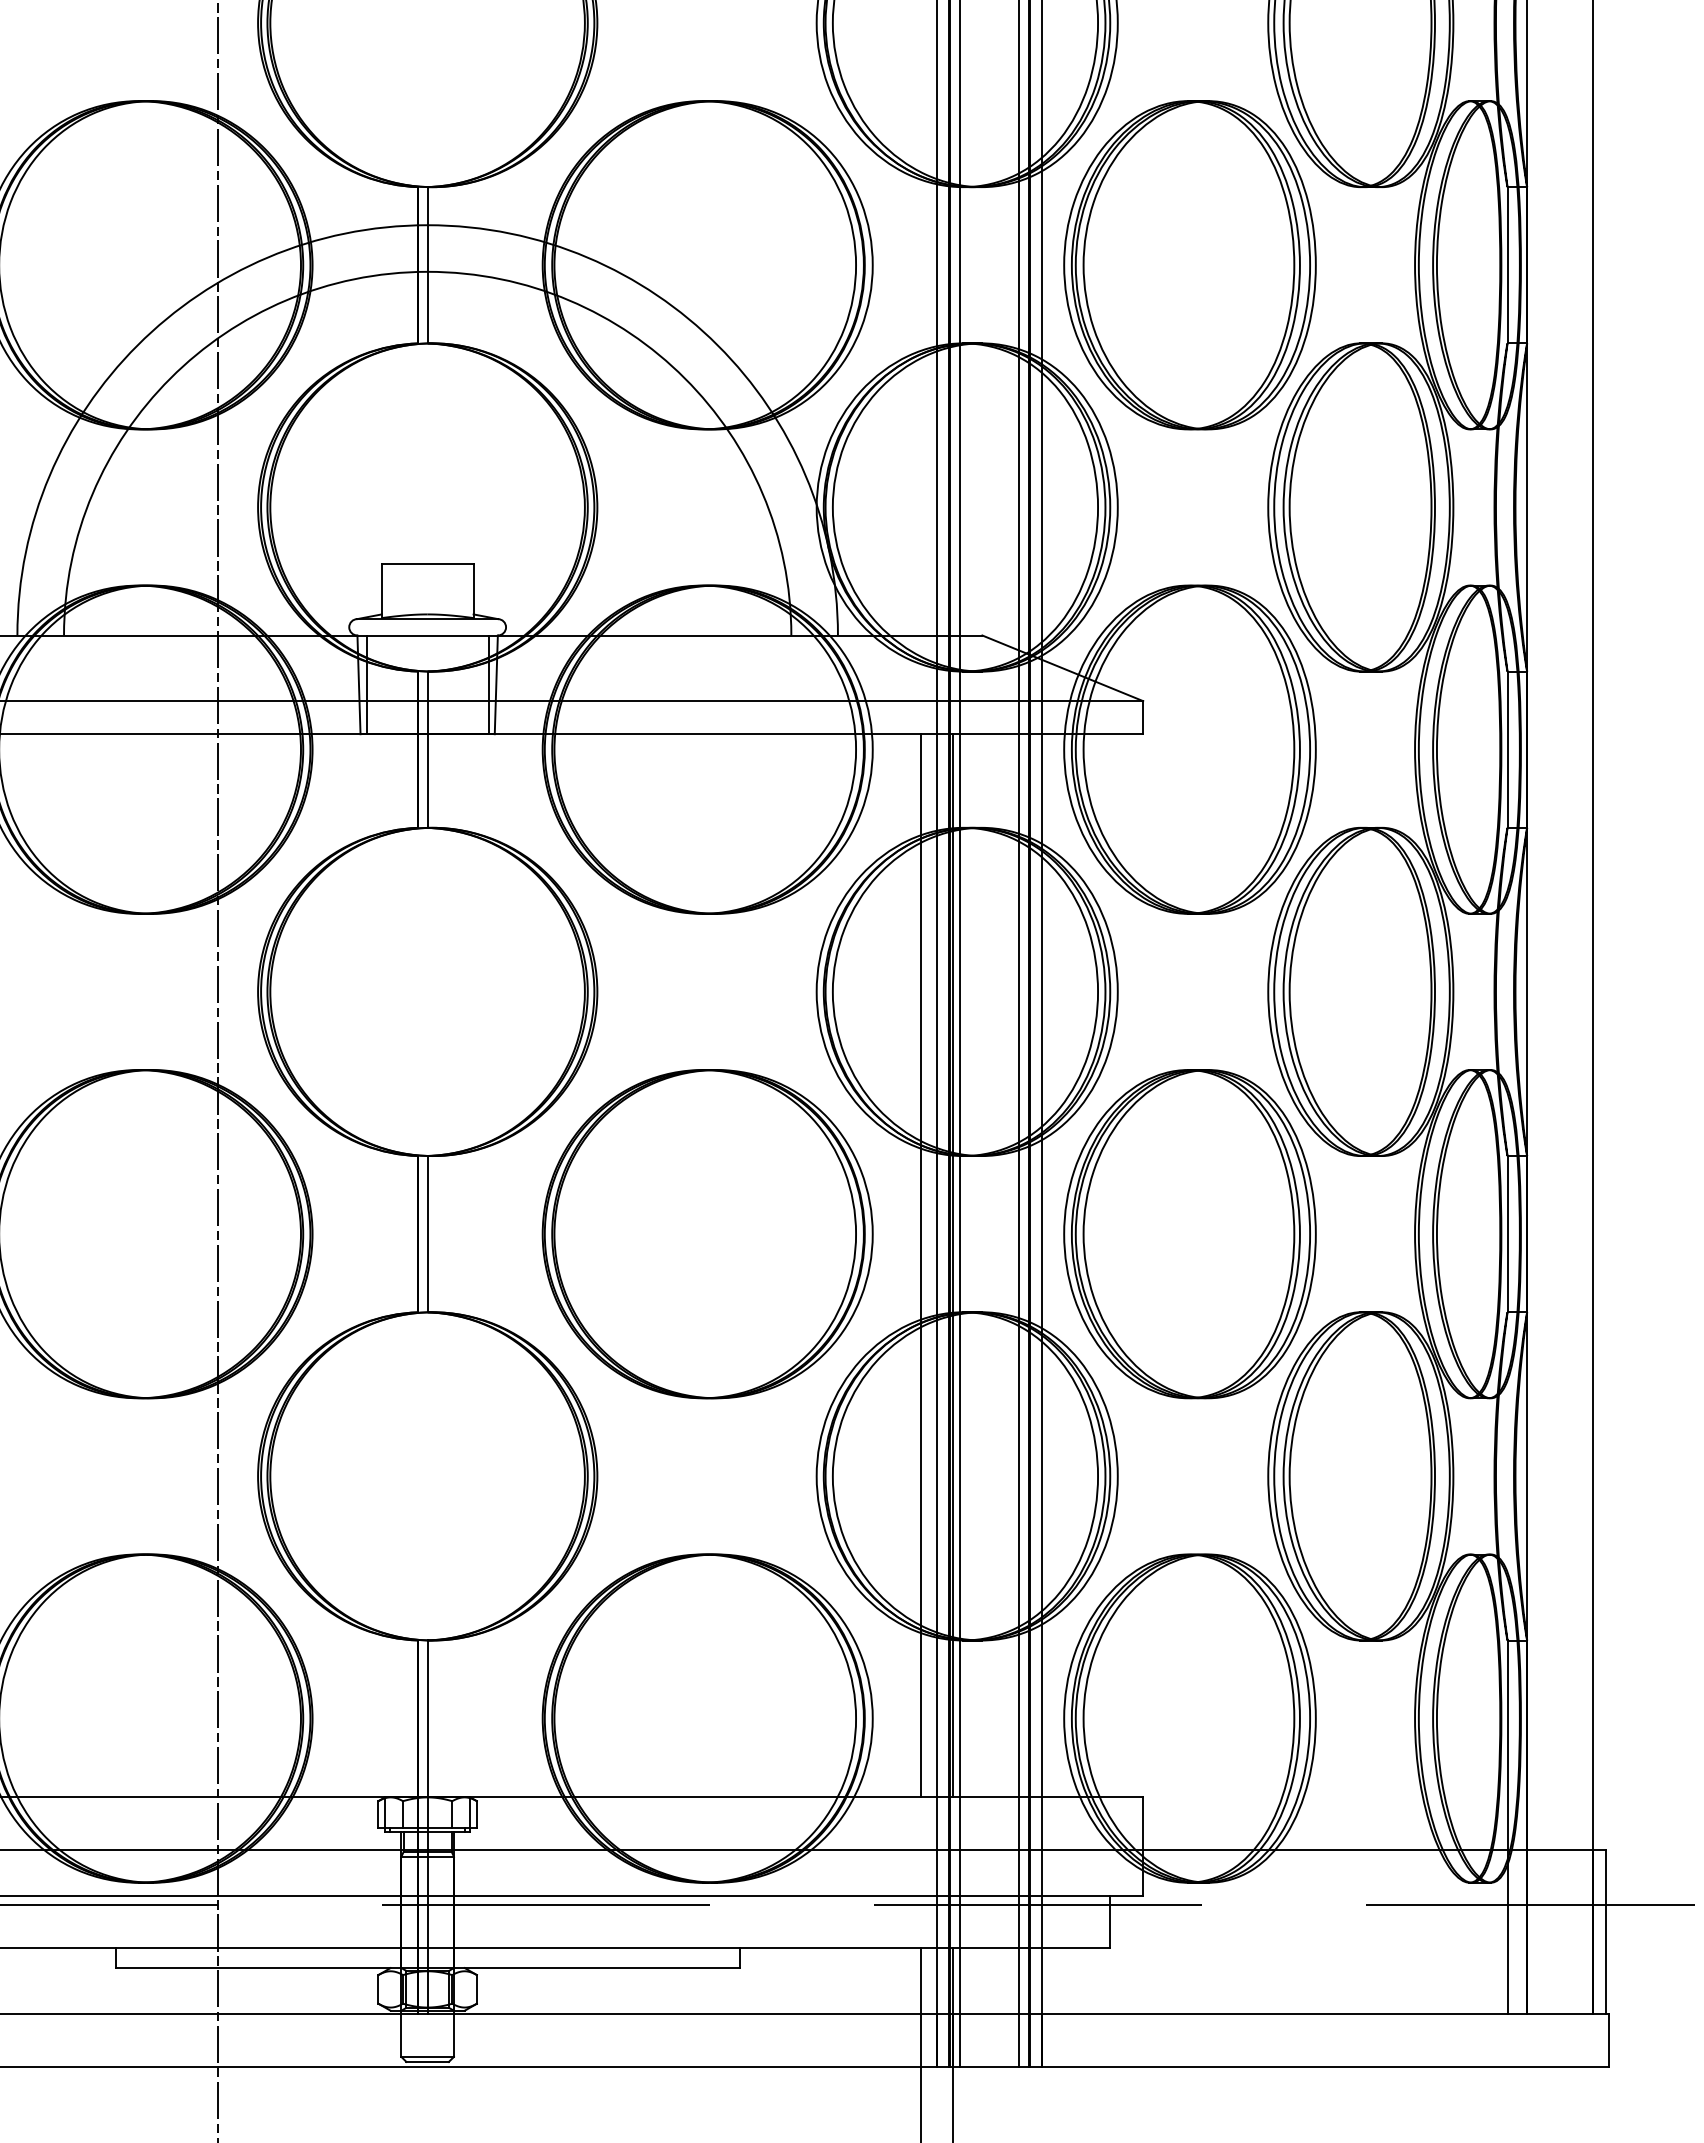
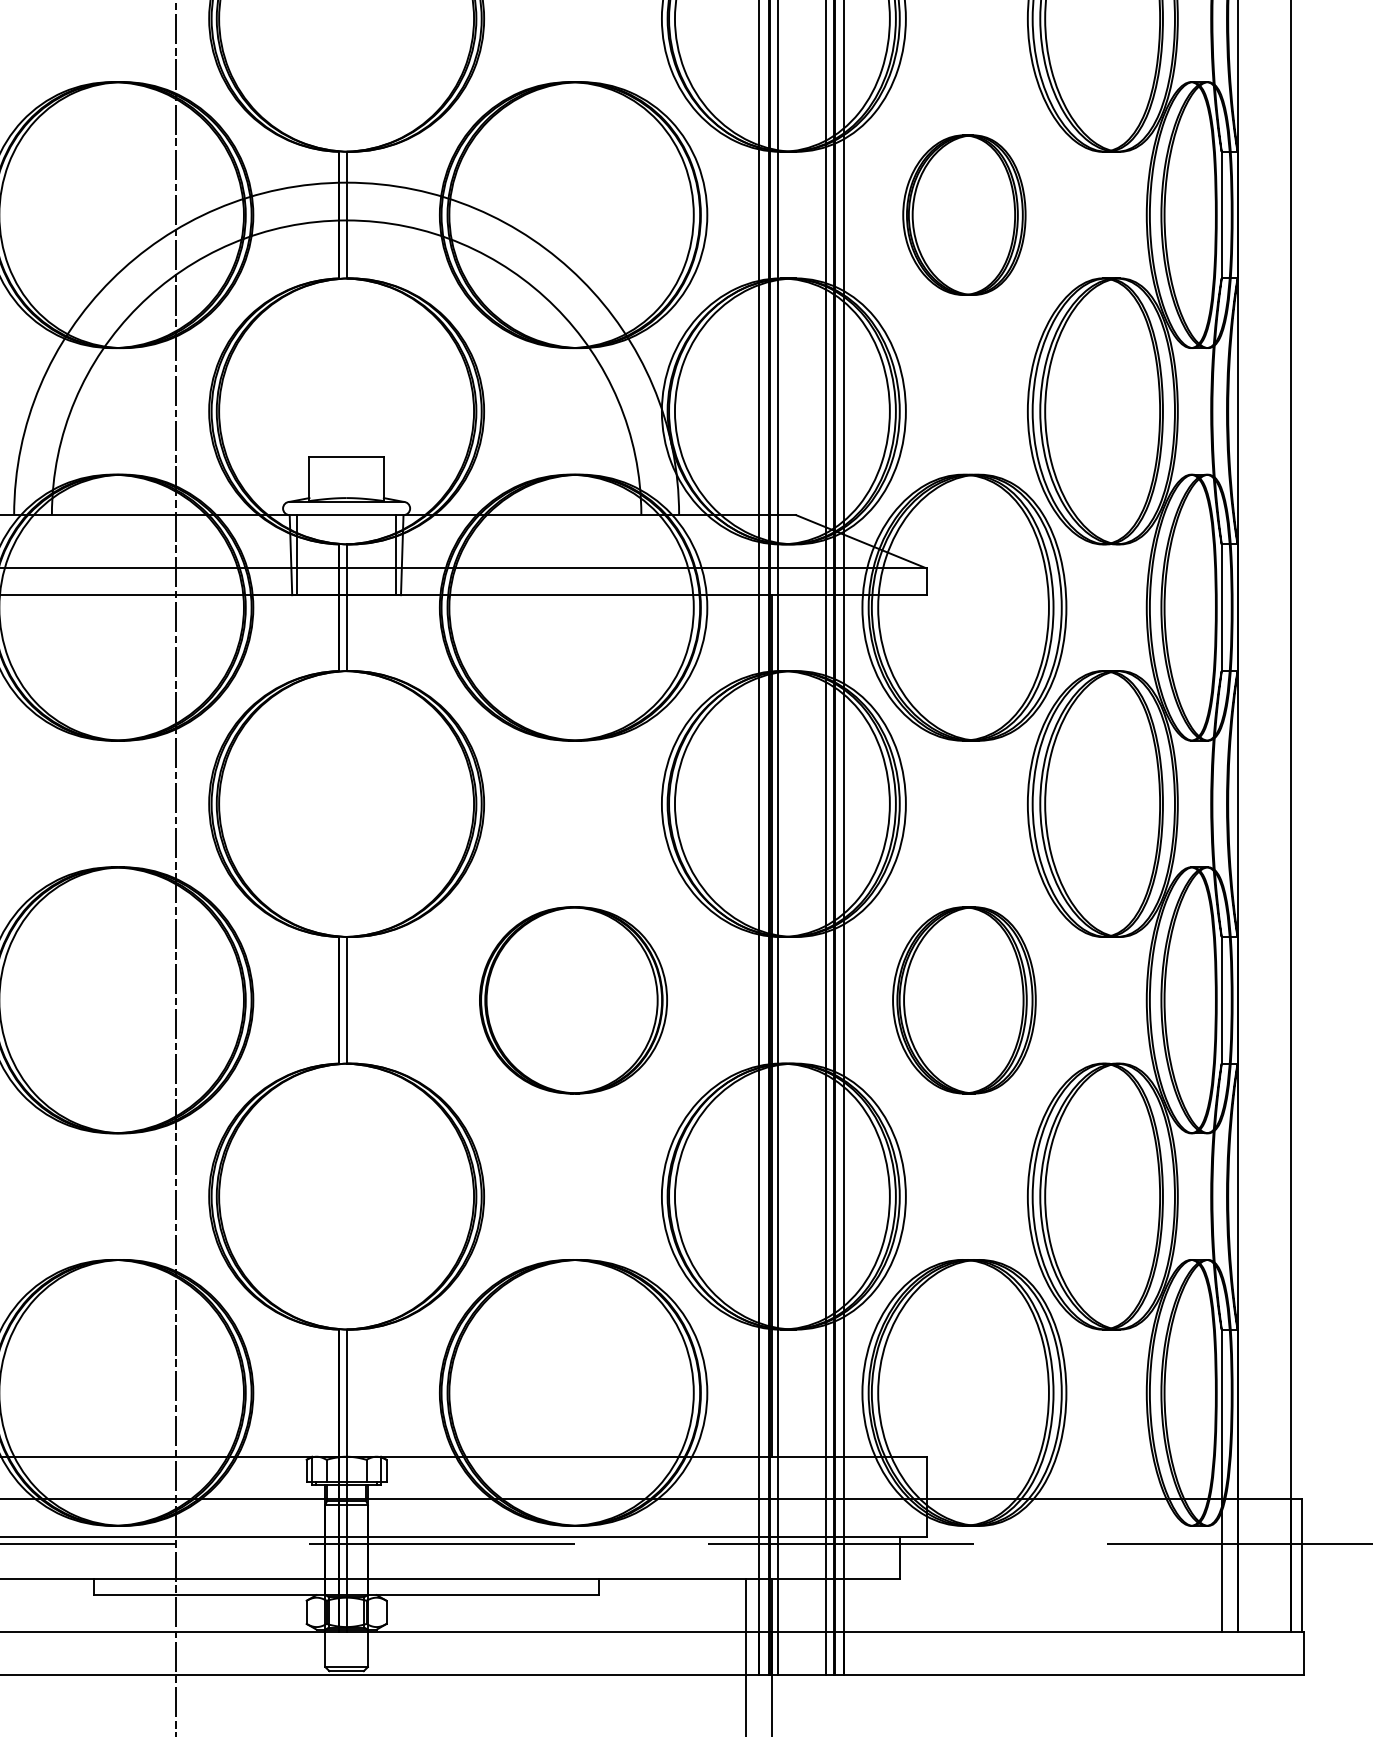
part: (1189, 265) -> (964, 215), size x0.6
part: (707, 1234) -> (573, 1000), size x0.7
part: (1189, 1234) -> (964, 1000), size x0.7
line: (920, 1265) -> (746, 1025), removed

